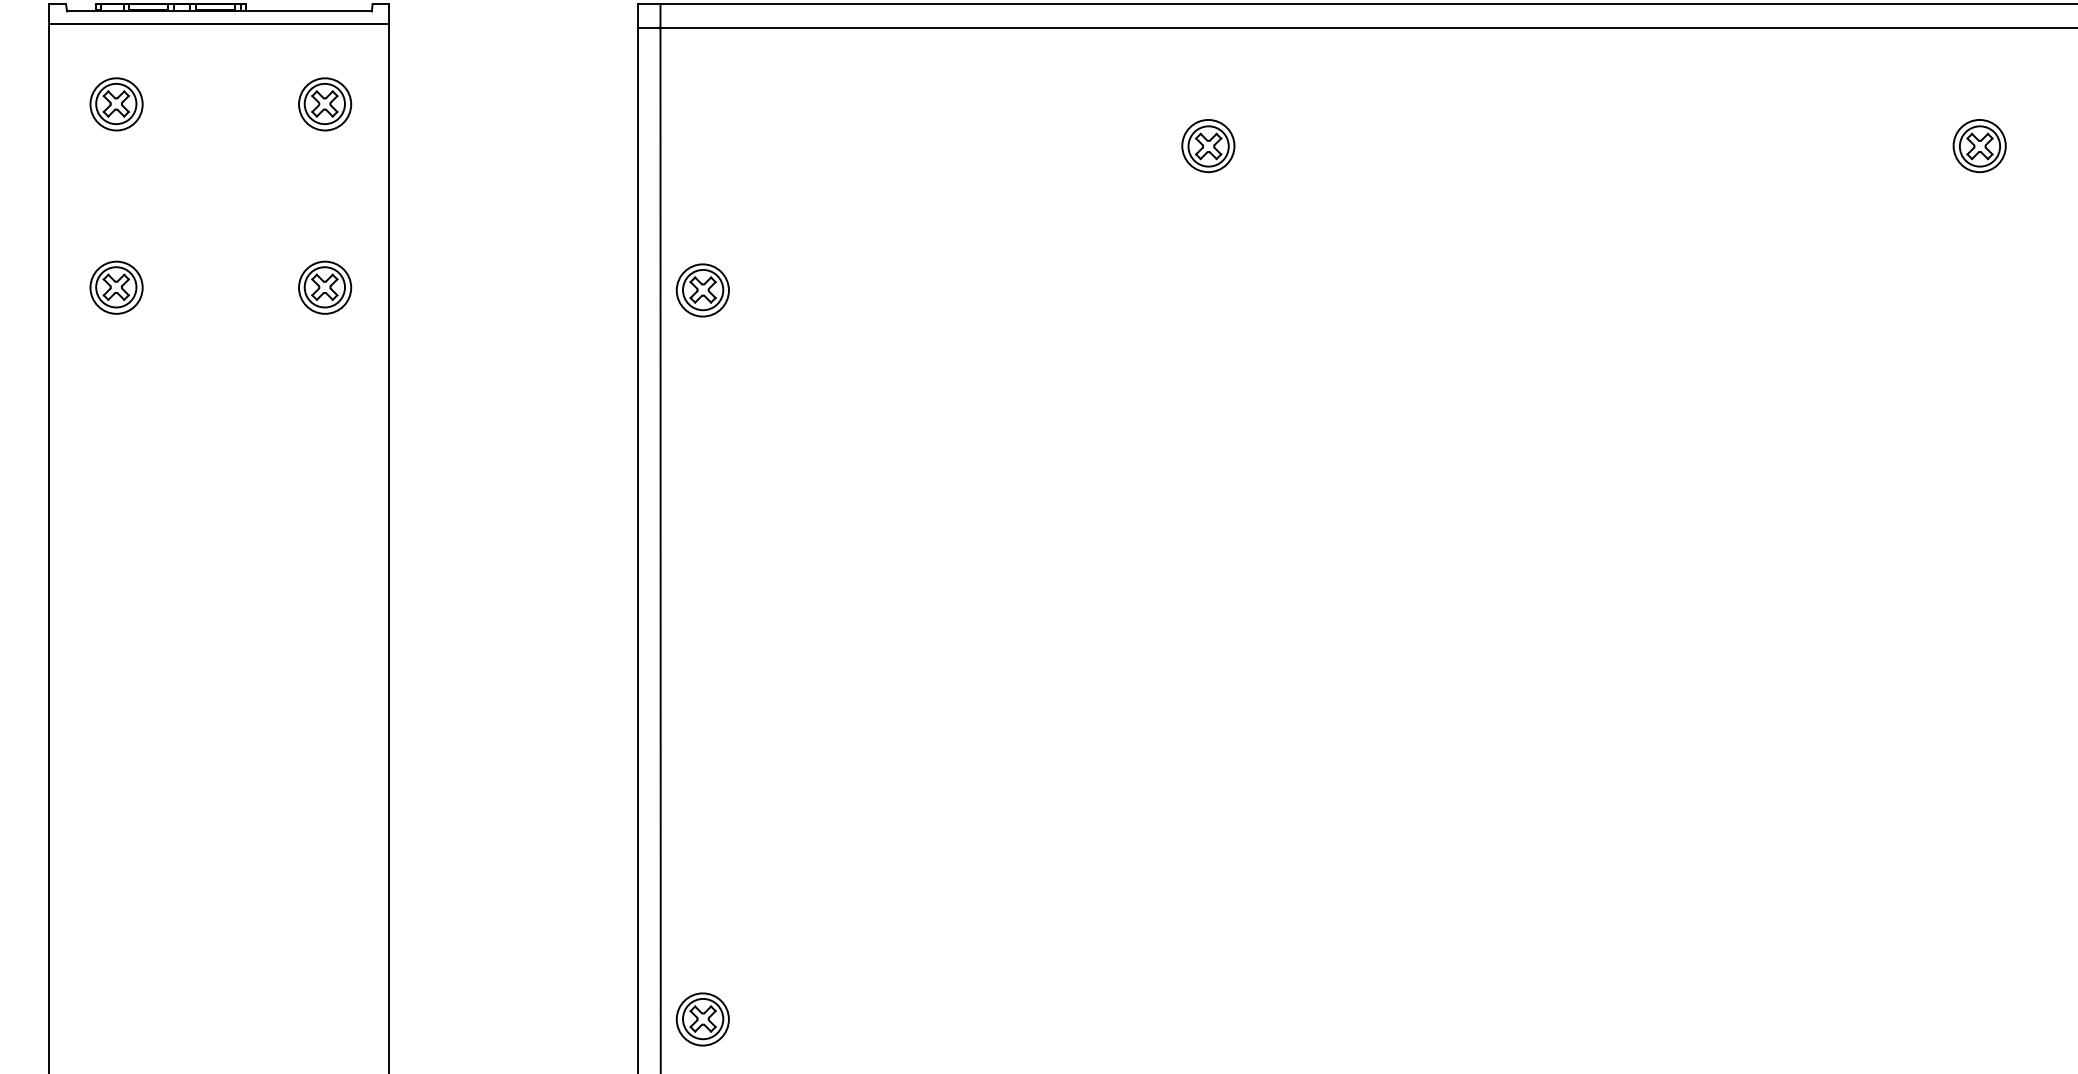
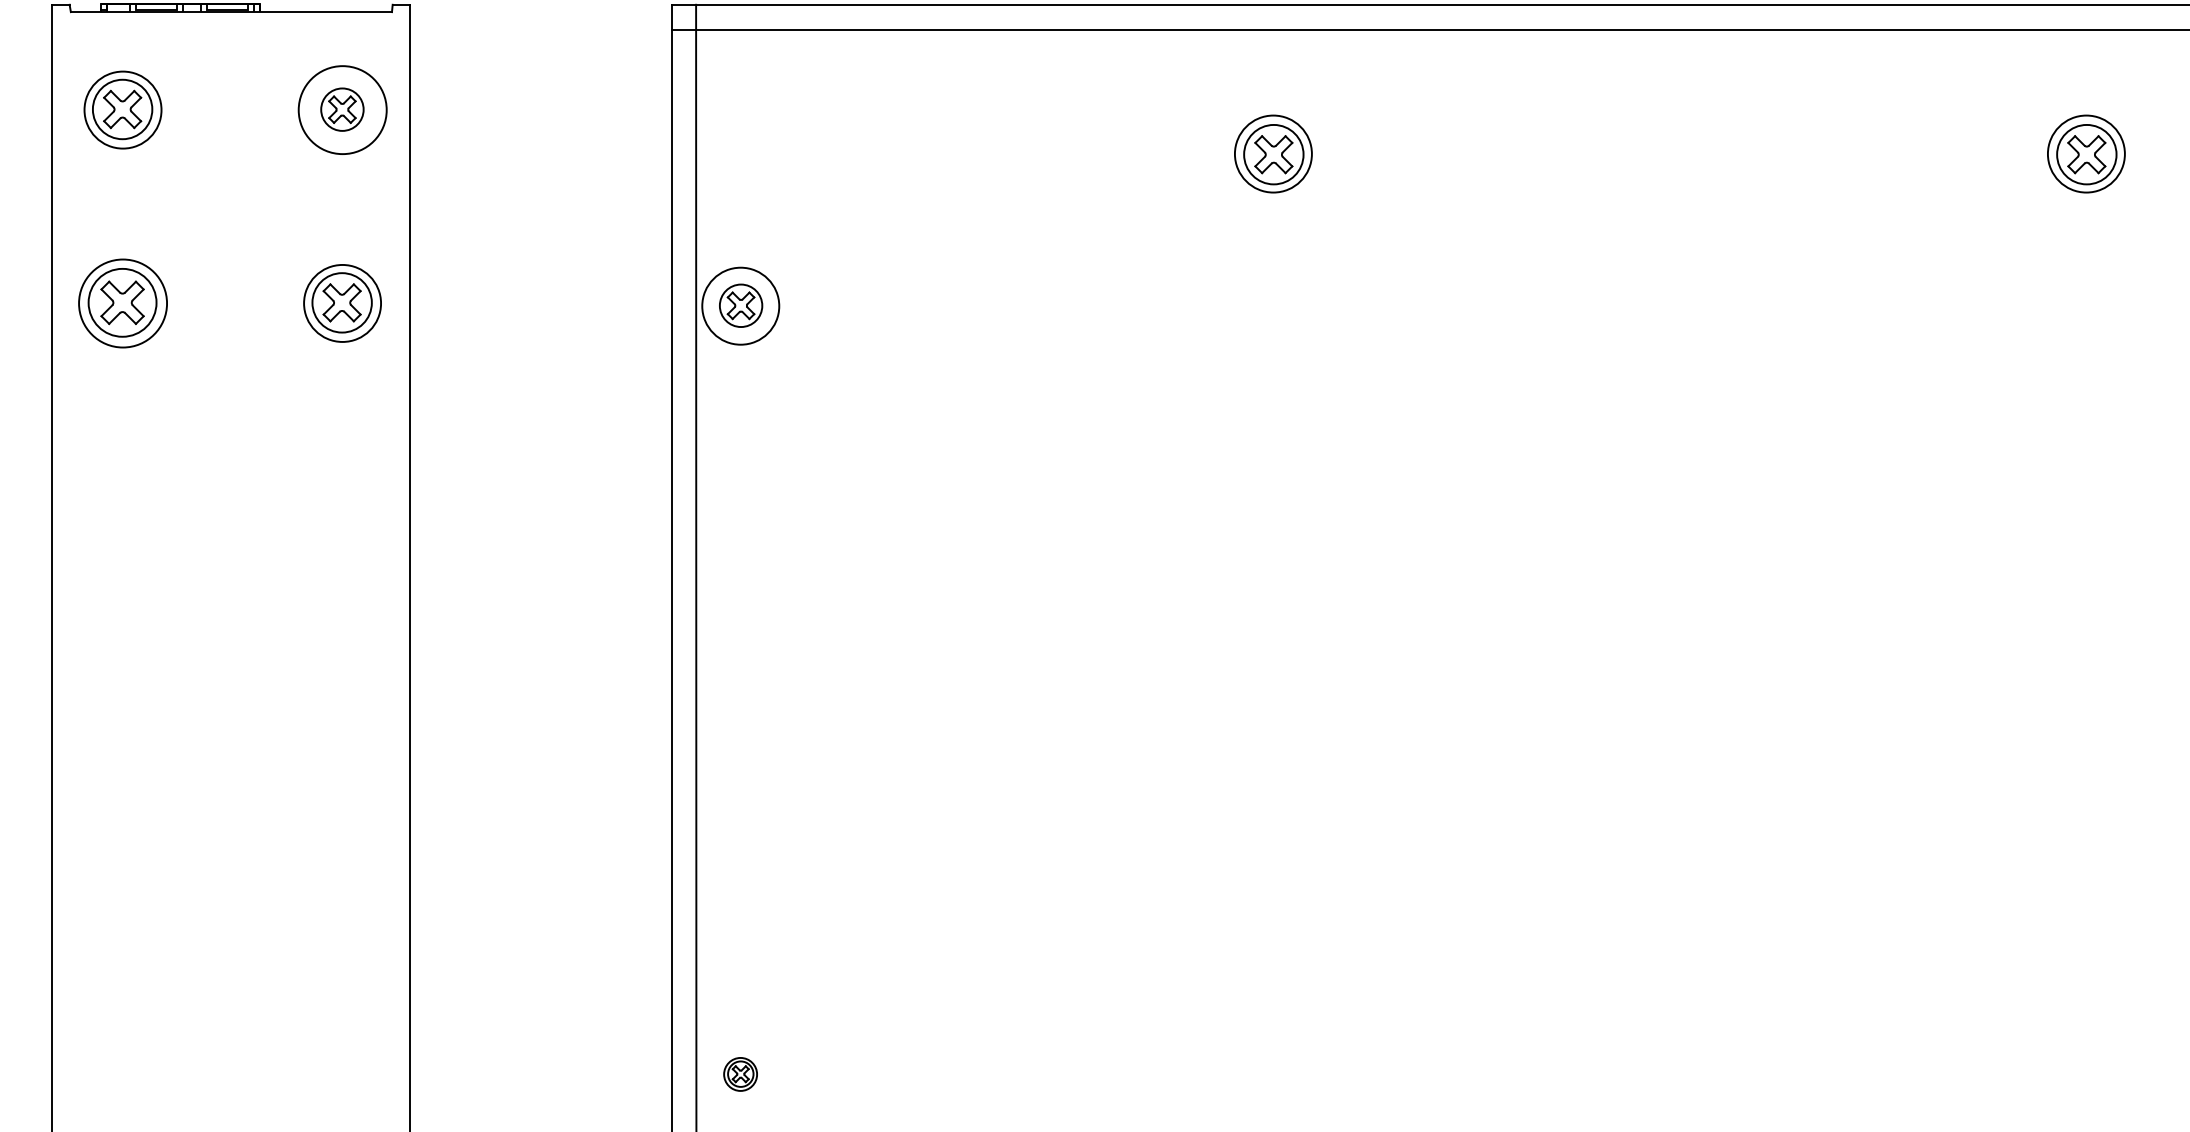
line: (218, 24) -> (230, 25), removed
part: (116, 104) -> (122, 110), size x1.4
circle: (325, 104) -> (343, 110), size x1.6
part: (1208, 145) -> (1273, 153), size x1.4
part: (1979, 145) -> (2086, 153), size x1.4
part: (116, 287) -> (122, 303), size x1.6
part: (325, 287) -> (343, 303), size x1.4
circle: (702, 290) -> (740, 306), size x1.4
part: (702, 1019) -> (740, 1074), size x0.6

